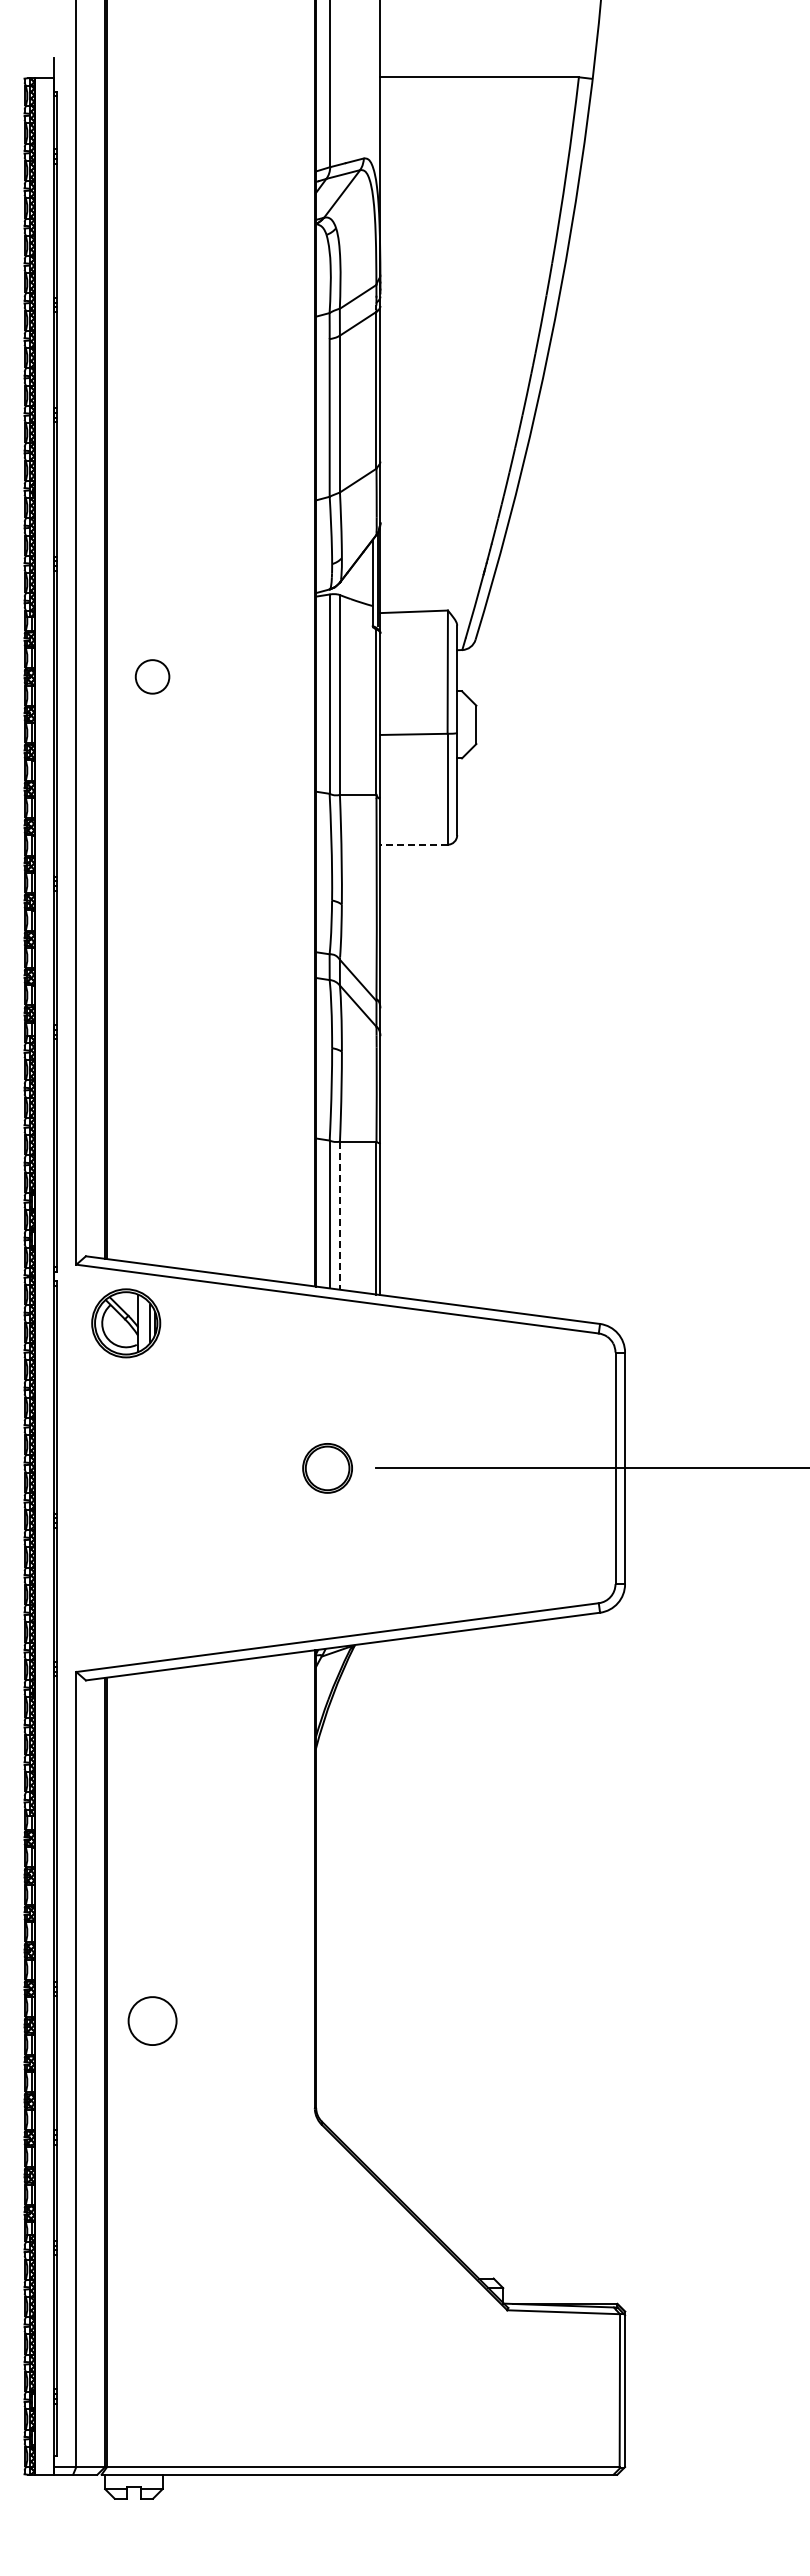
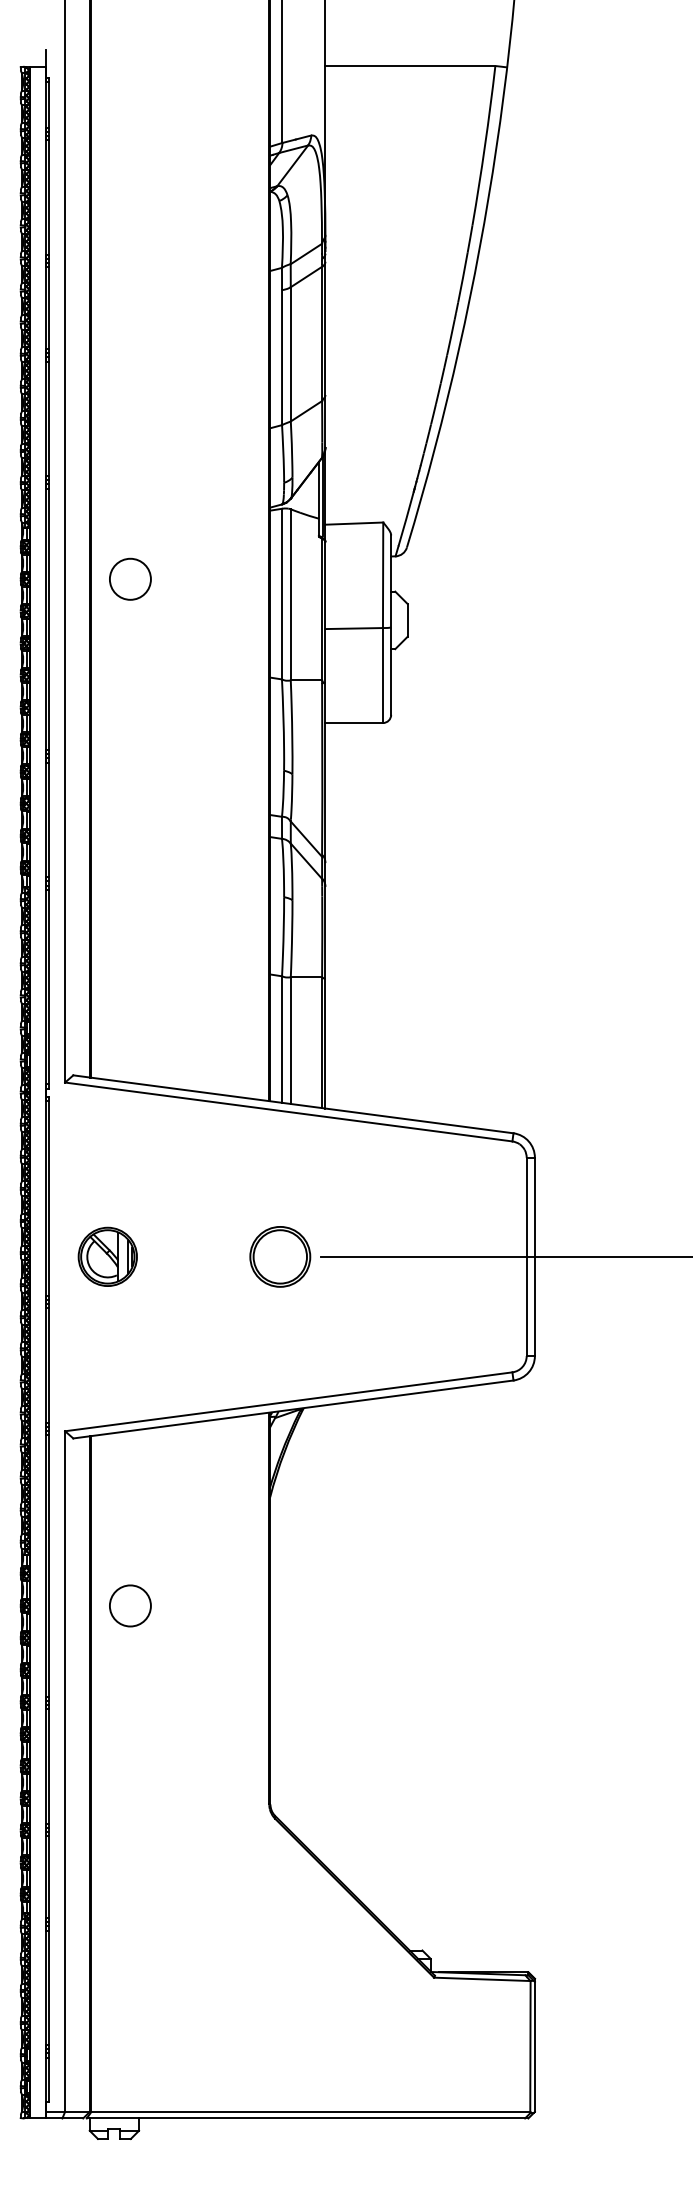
part: (152, 676) -> (130, 578), size x1.43
line: (414, 844) -> (354, 722), dashed -> solid
line: (339, 1216) -> (290, 1041), dashed -> solid
part: (126, 1323) -> (108, 1257), moved
part: (327, 1468) -> (280, 1257), size x1.43
part: (152, 2020) -> (130, 1605), moved

